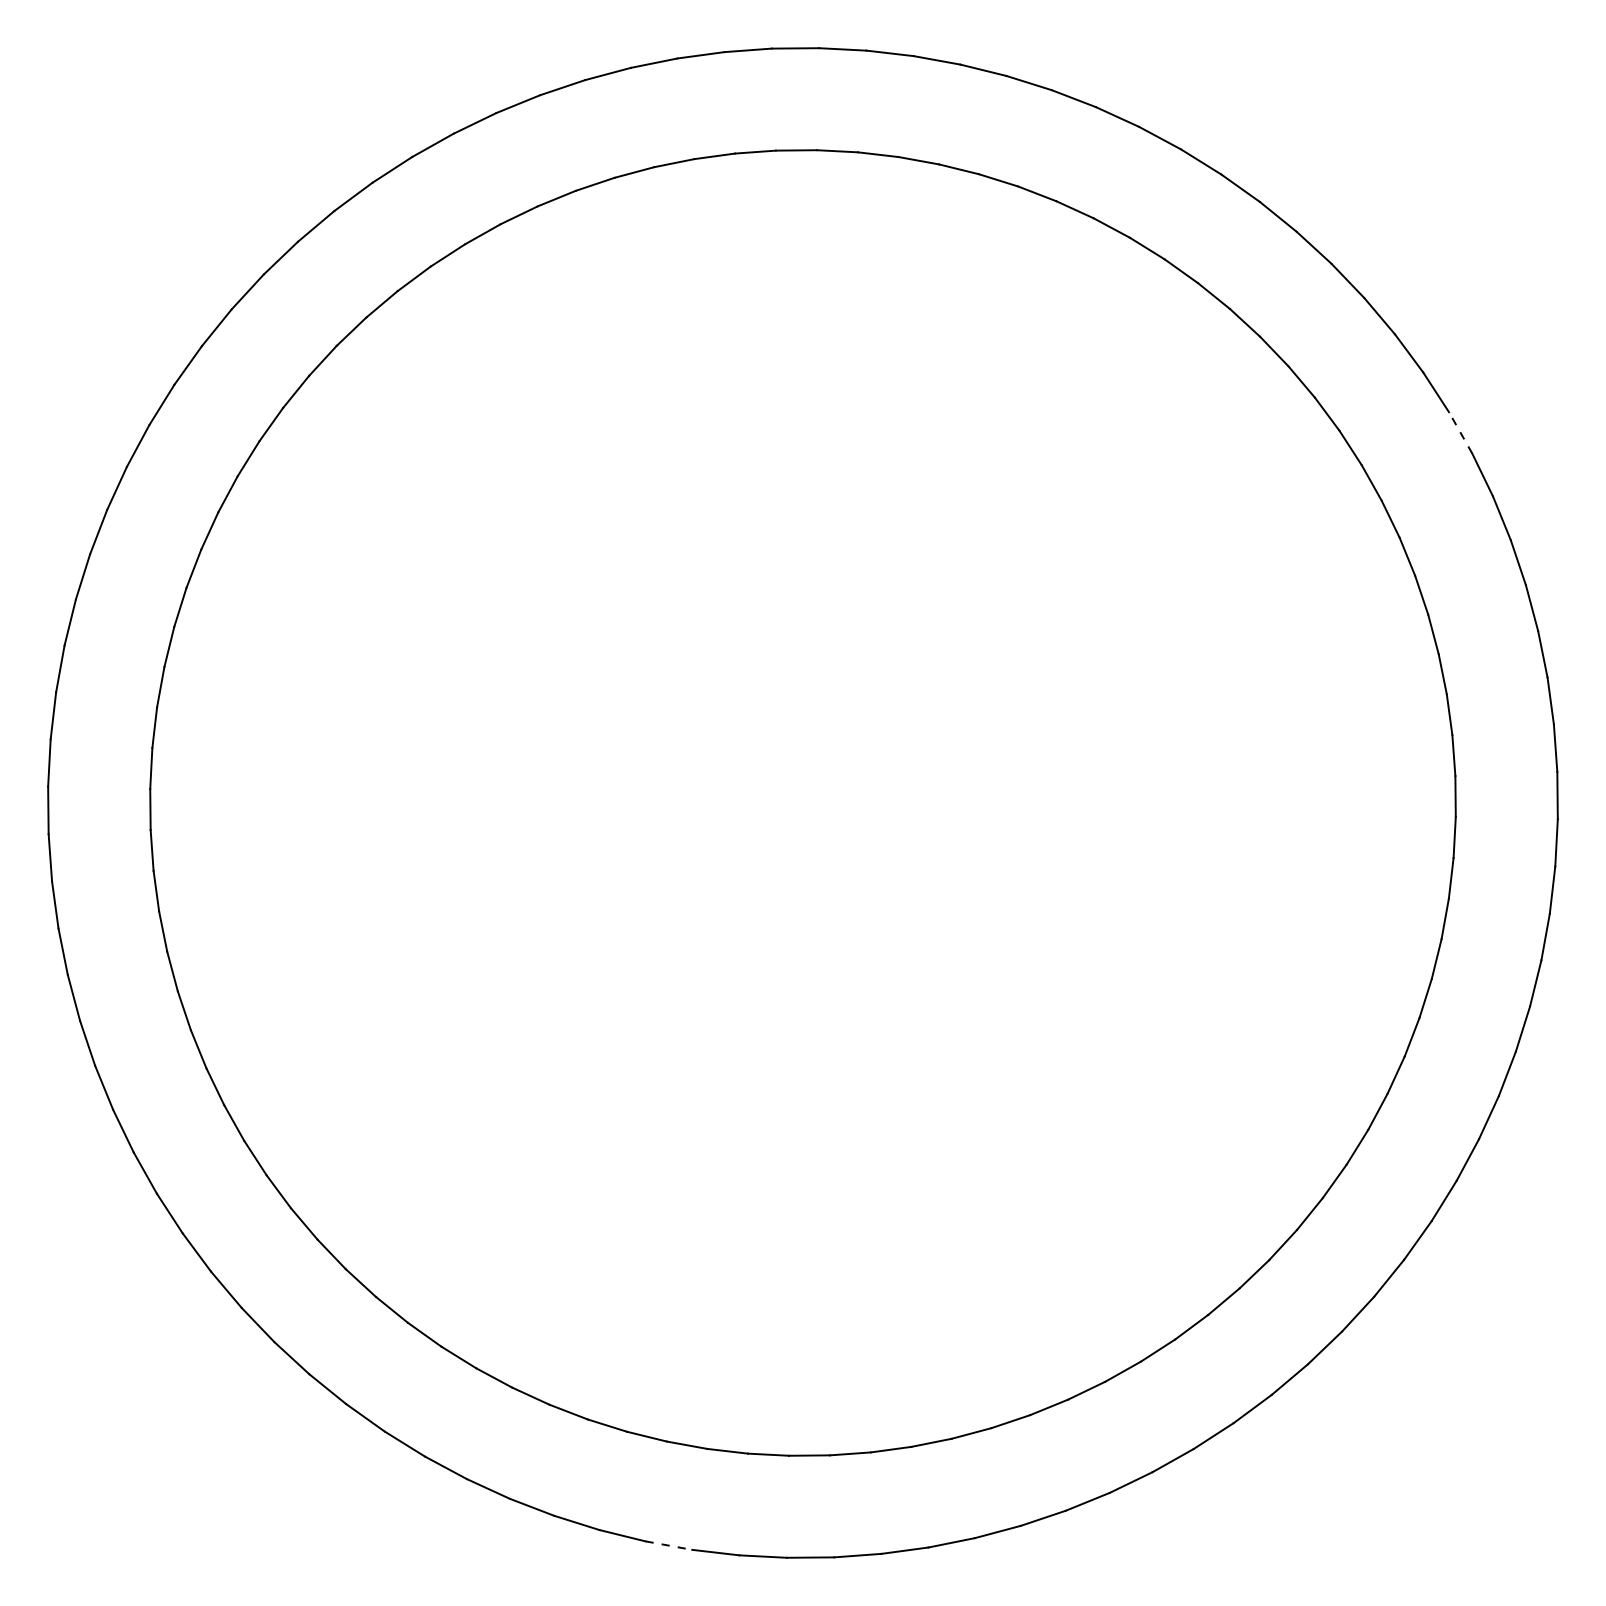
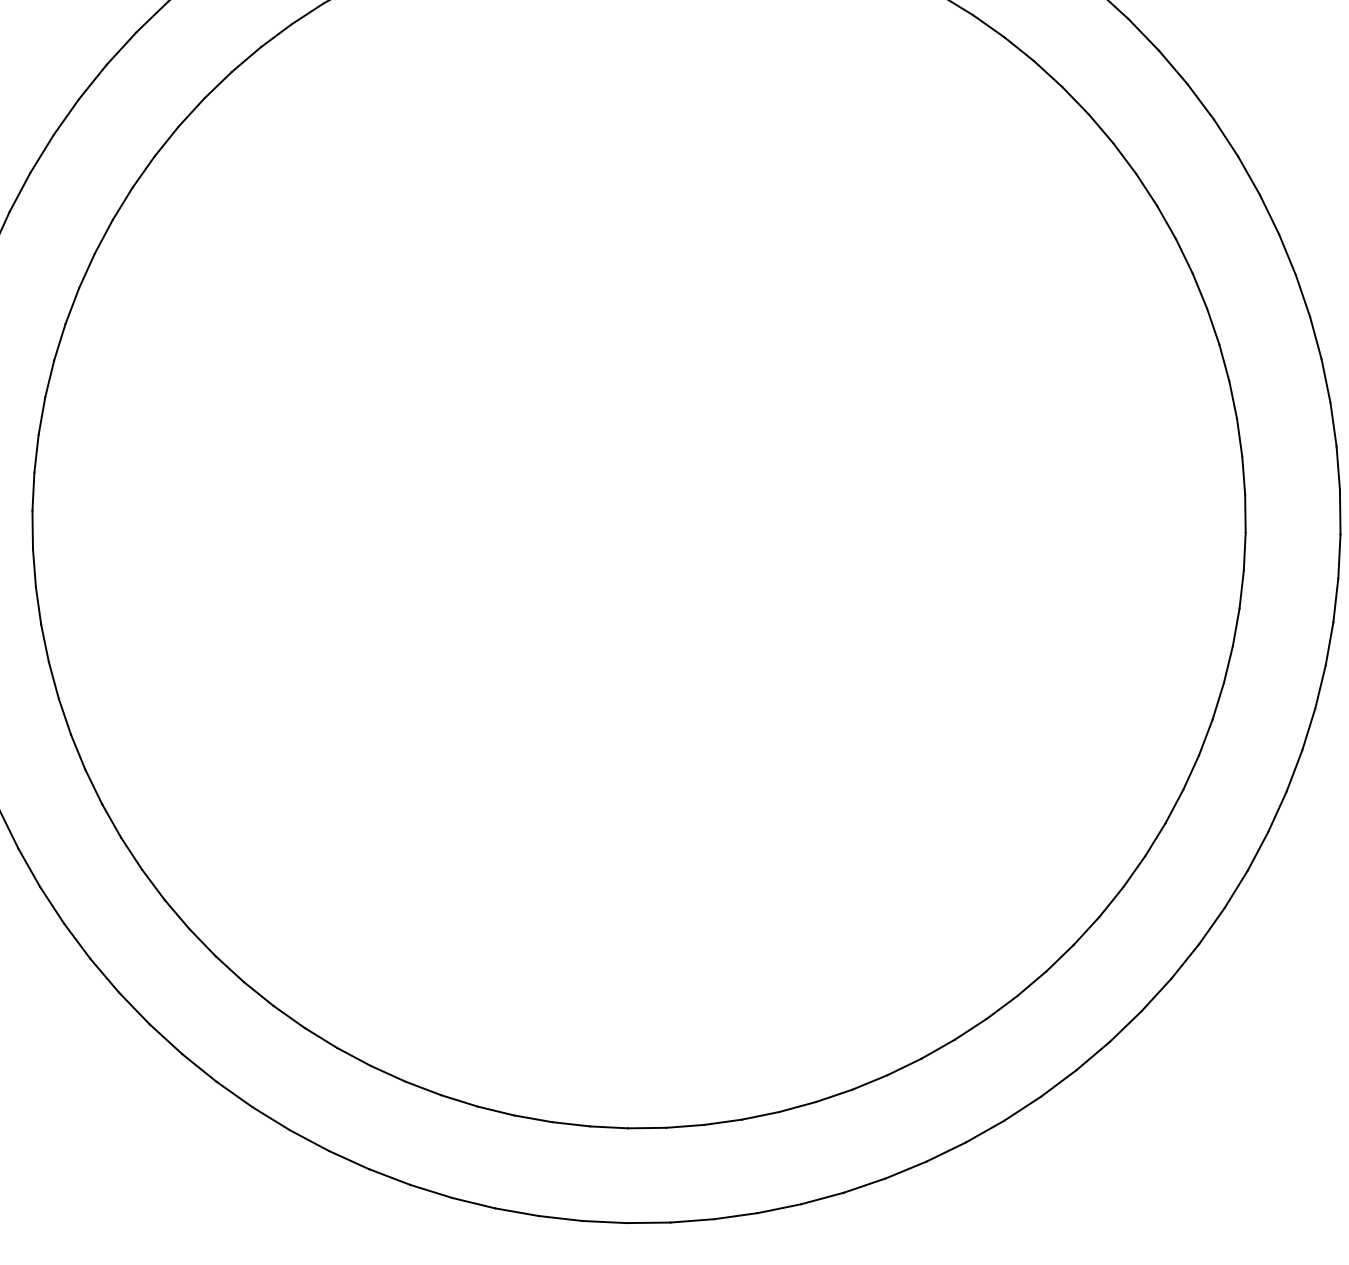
line: (1460, 432) -> (1287, 254), dashed -> solid
line: (668, 1545) -> (430, 1191), dashed -> solid

